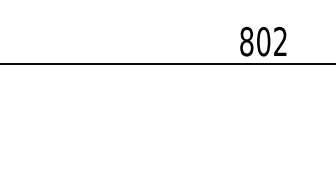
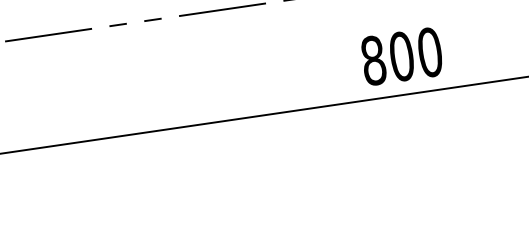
text: (280, 41) -> (429, 52), 802 -> 800

